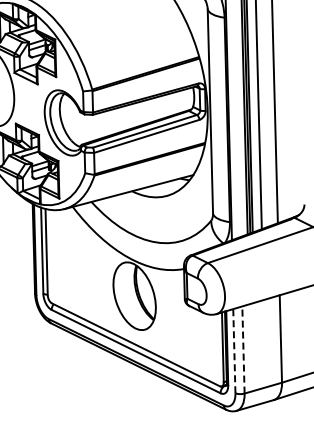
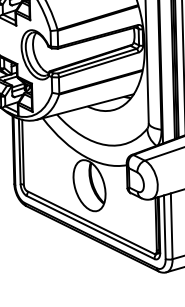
line: (243, 349) -> (171, 225), dashed -> solid
line: (234, 350) -> (164, 226), dashed -> solid

